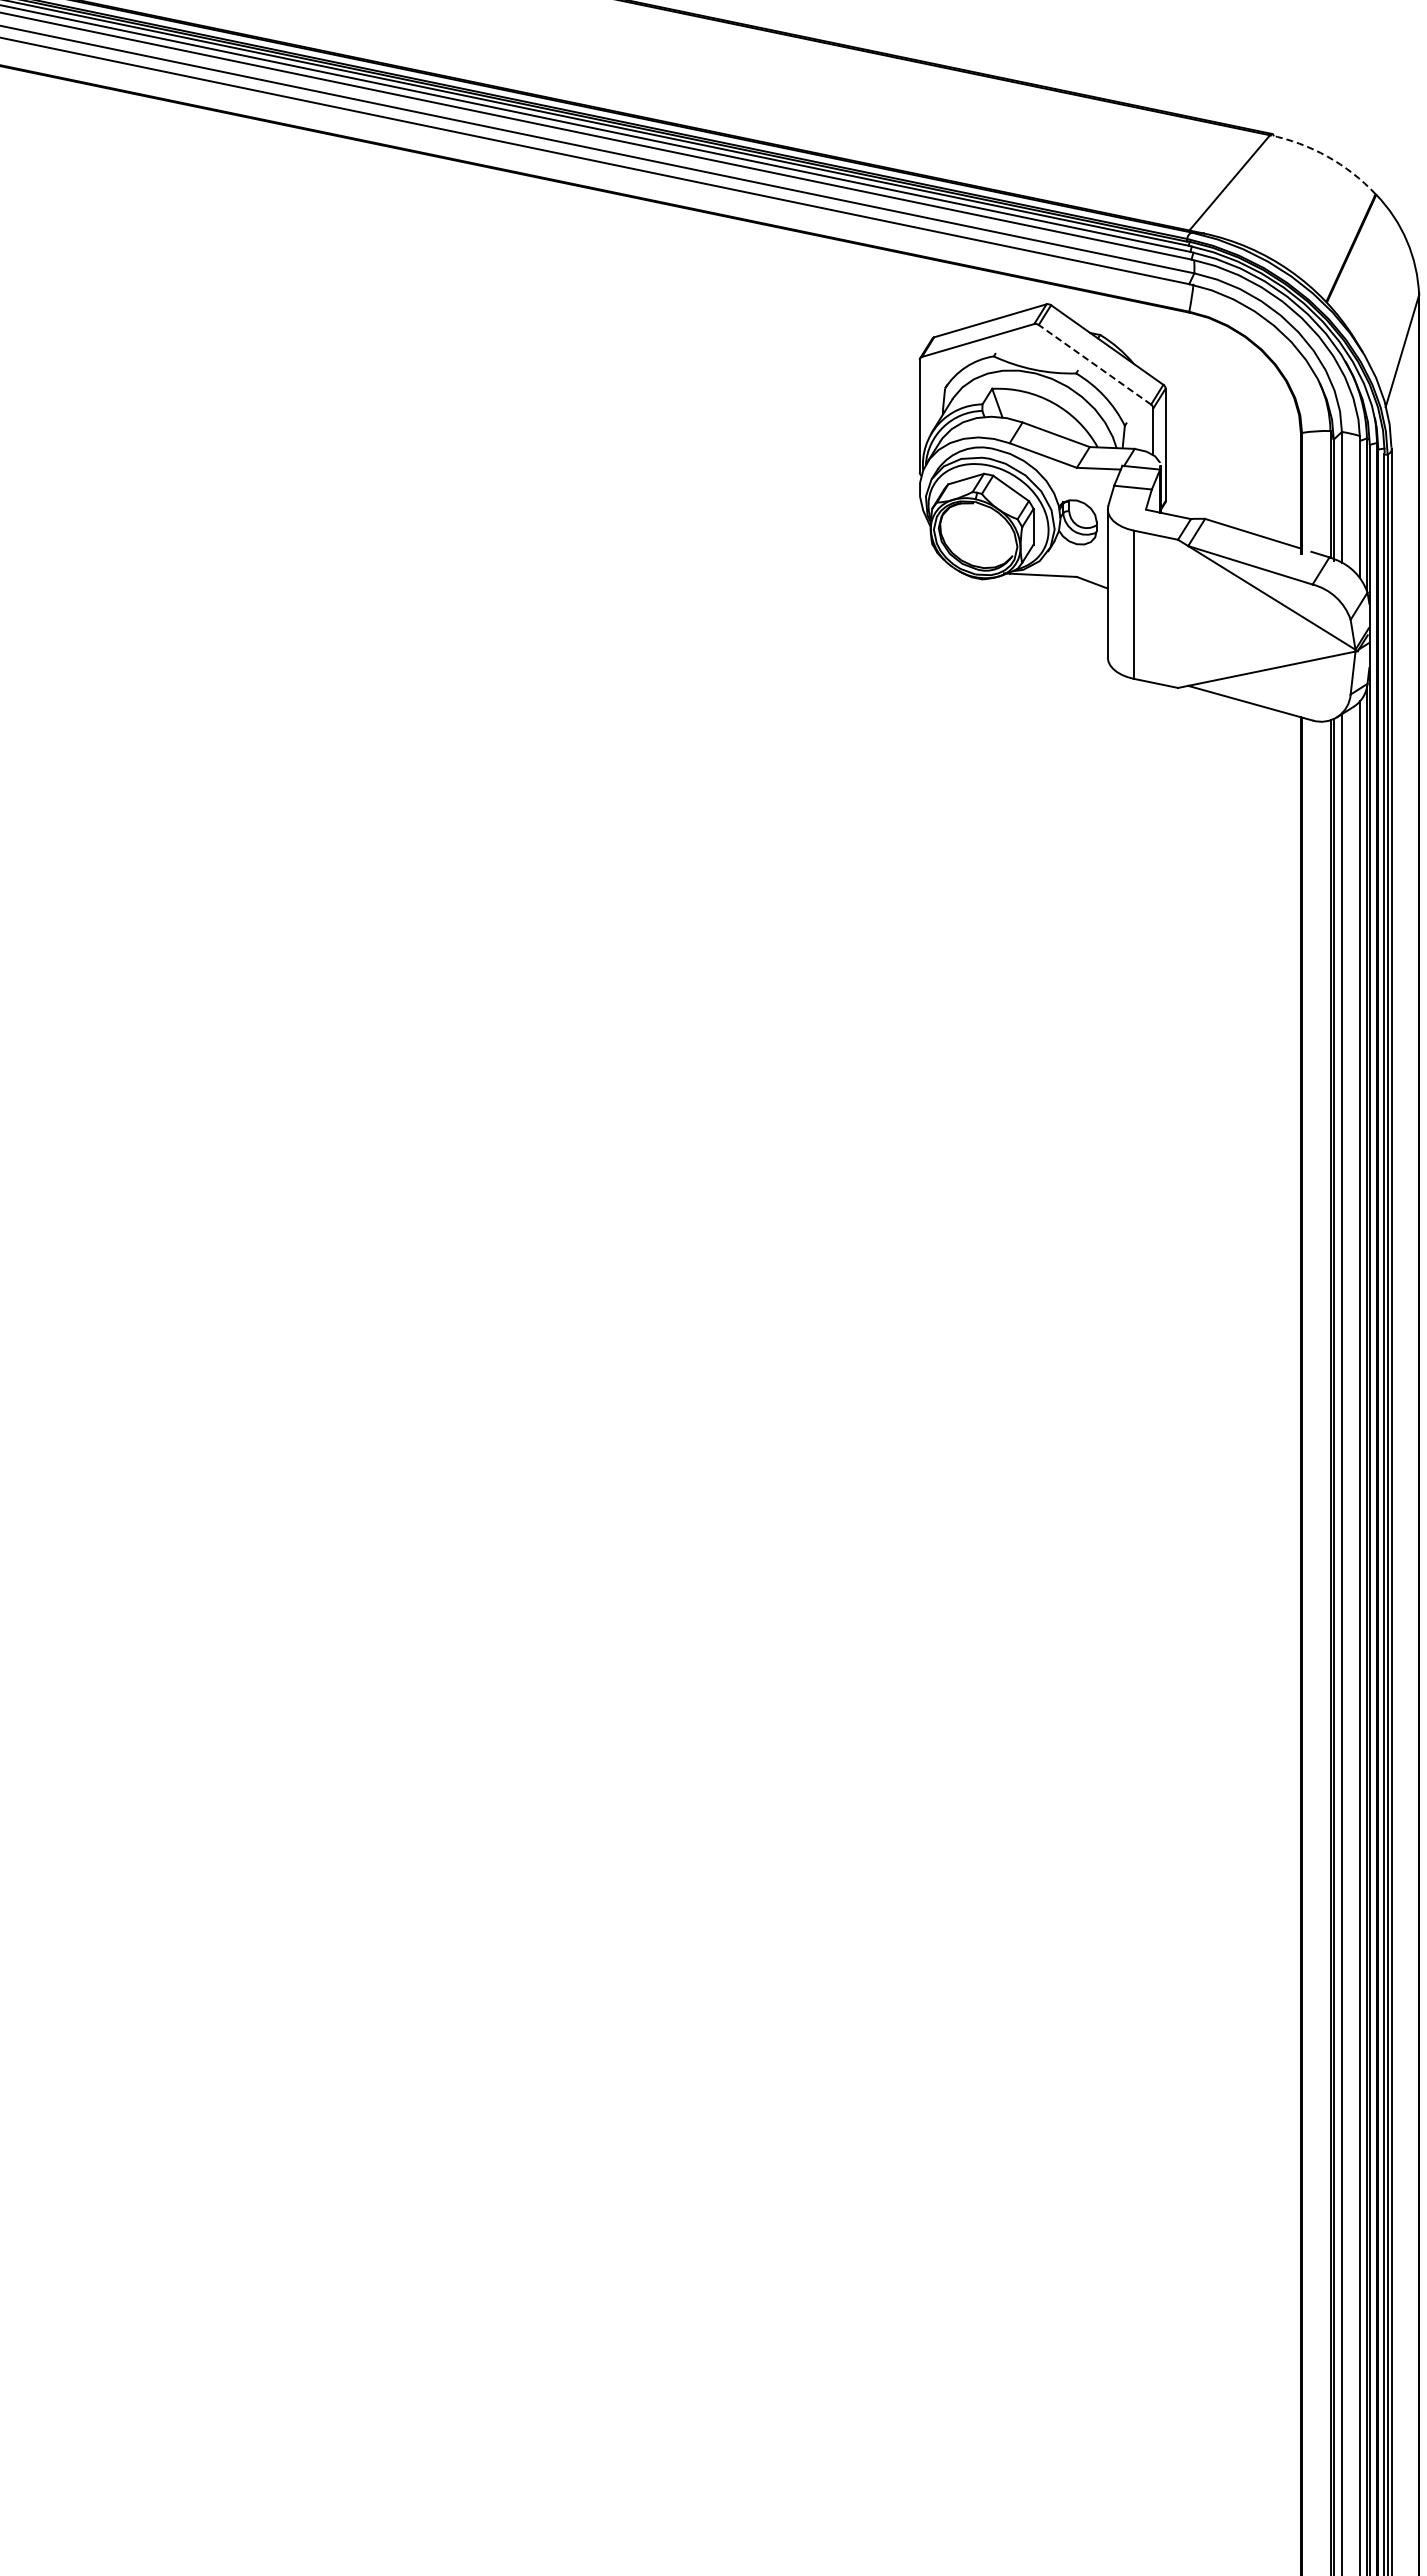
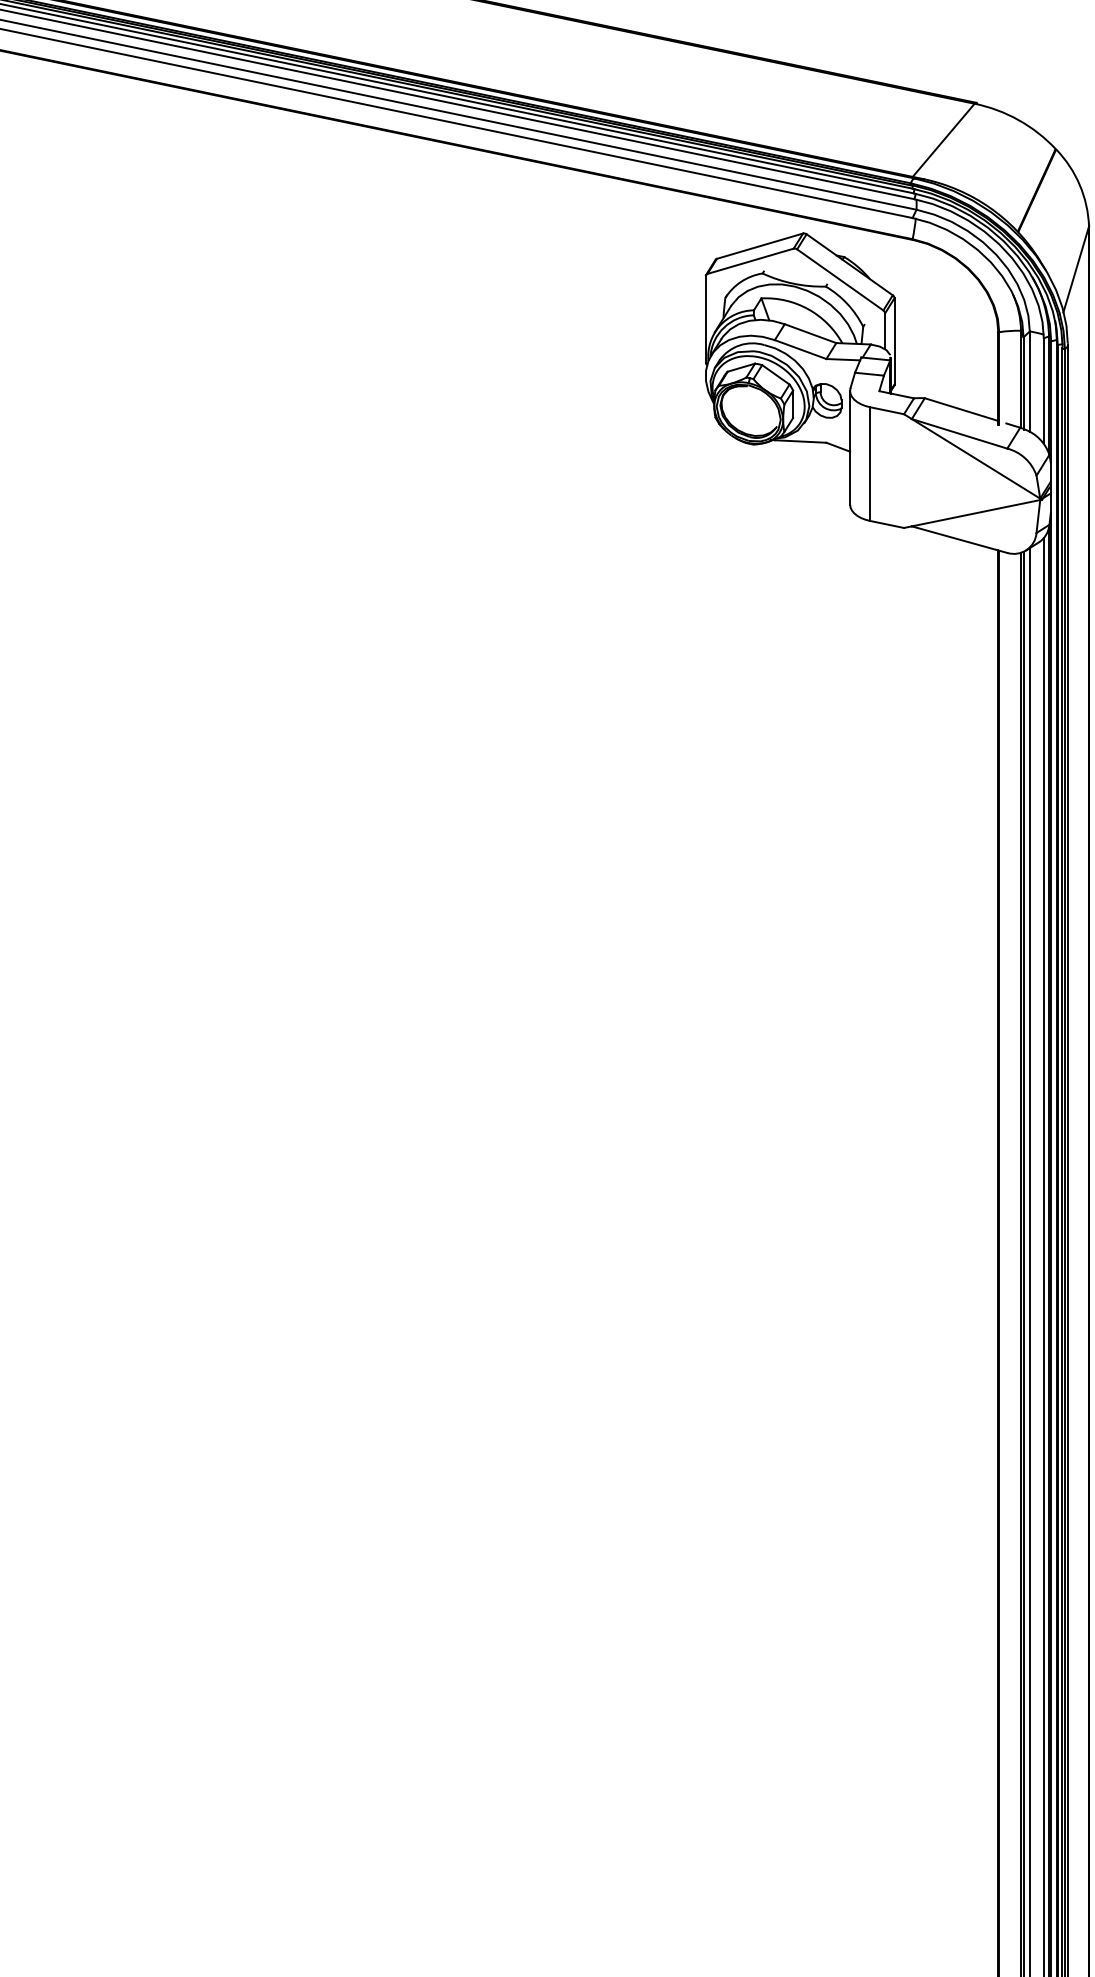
arc: (1327, 156) -> (1018, 120), dashed -> solid
line: (1094, 364) -> (839, 279), dashed -> solid

